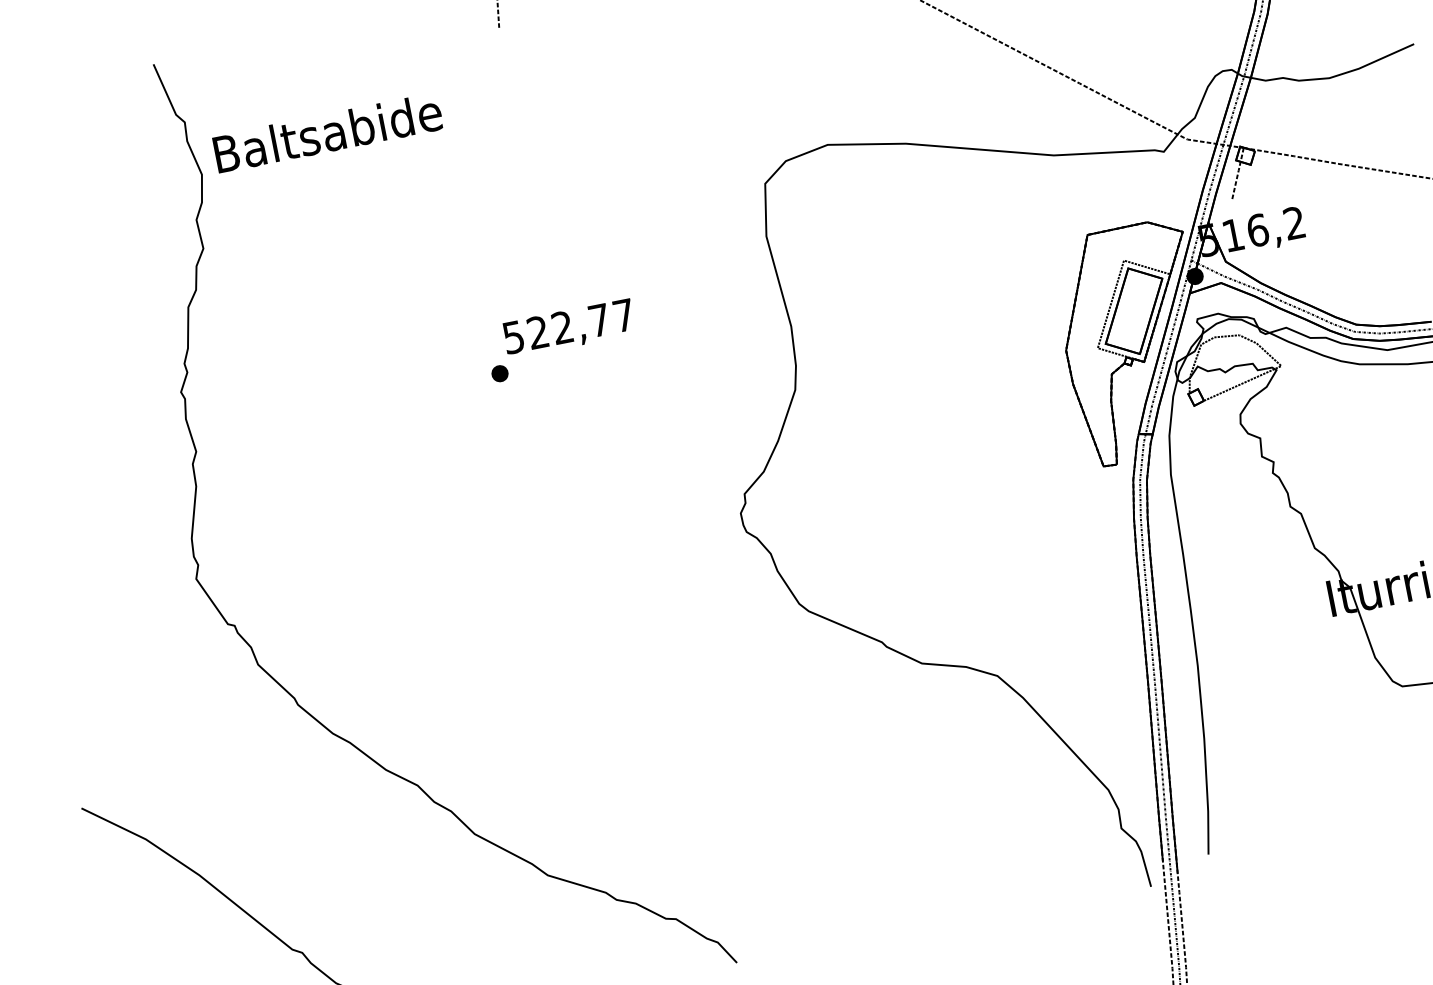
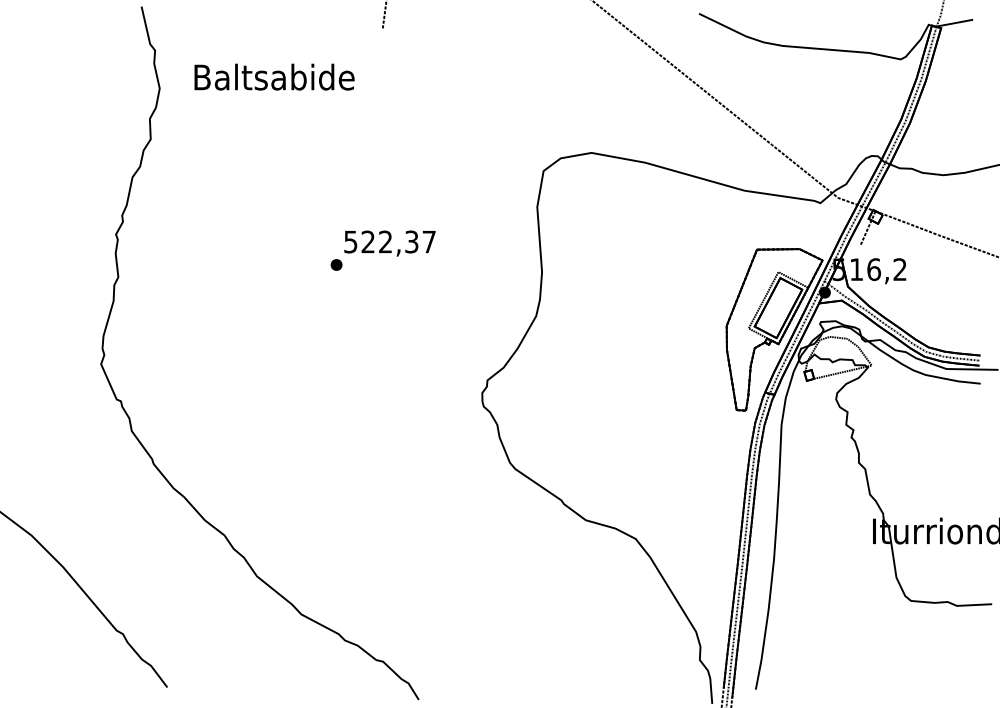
text: (327, 132) -> (274, 76), moved
text: (598, 319) -> (411, 241), 522,77 -> 522,37

